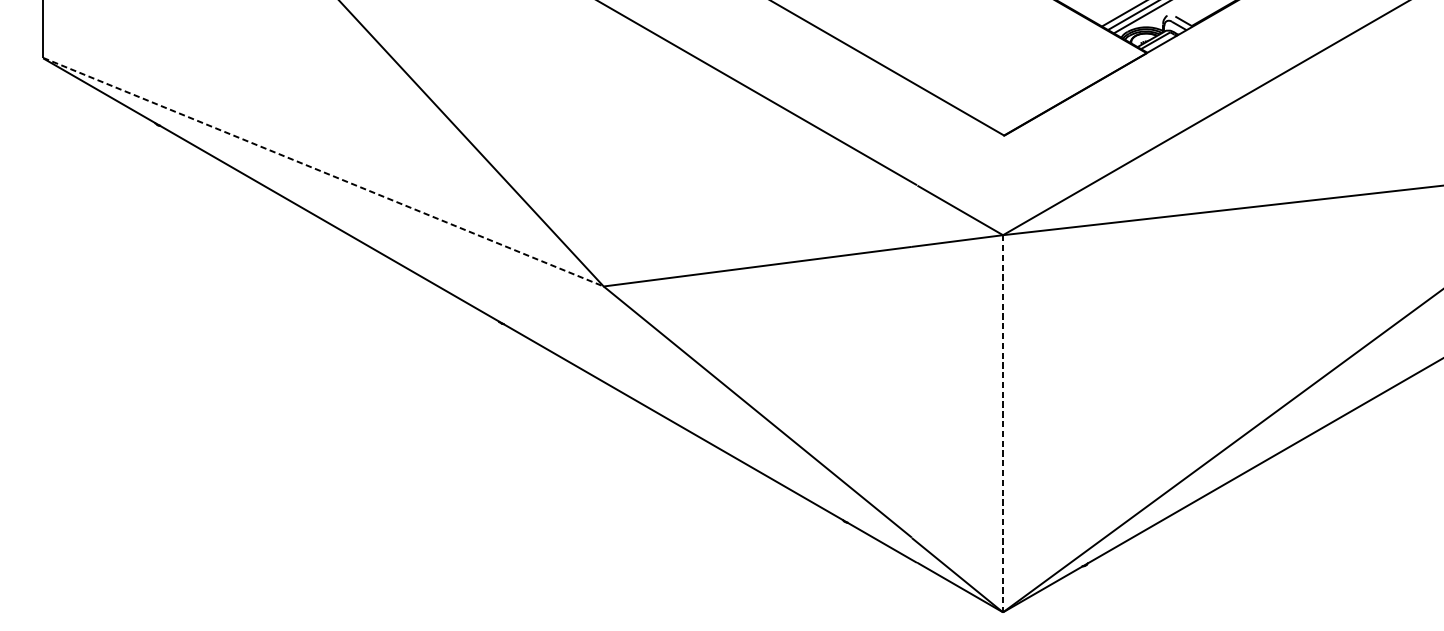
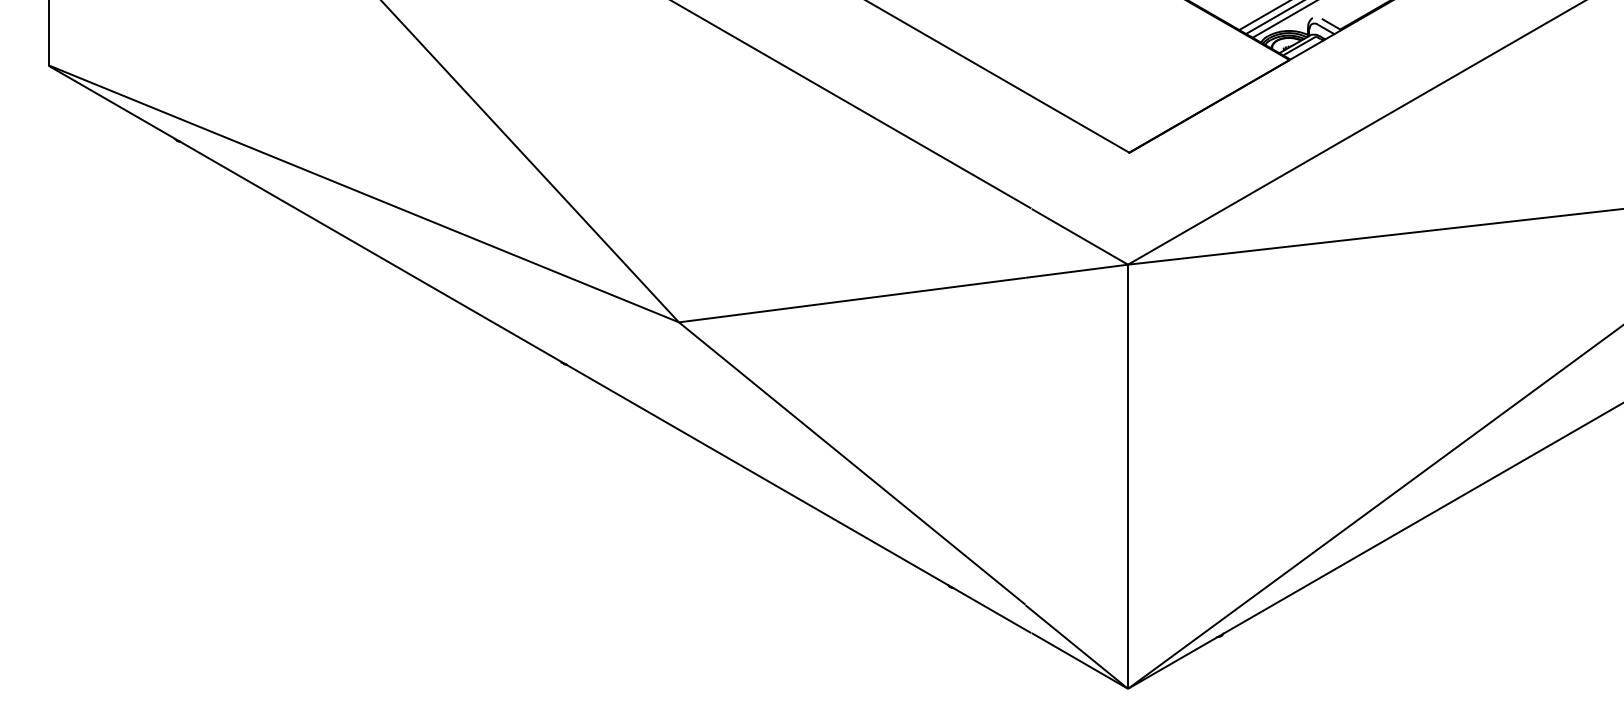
line: (324, 172) -> (364, 194), dashed -> solid
line: (1003, 424) -> (1128, 477), dashed -> solid

